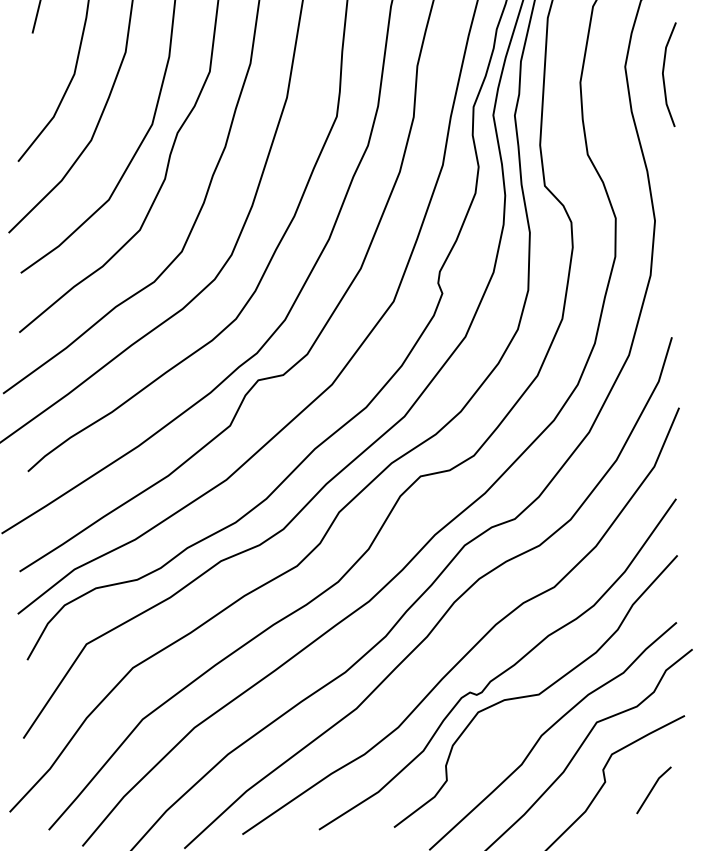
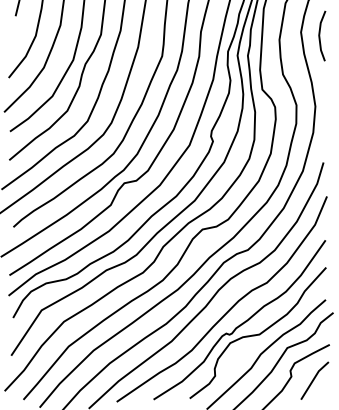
part: (653, 789) -> (314, 380), size x1.67

